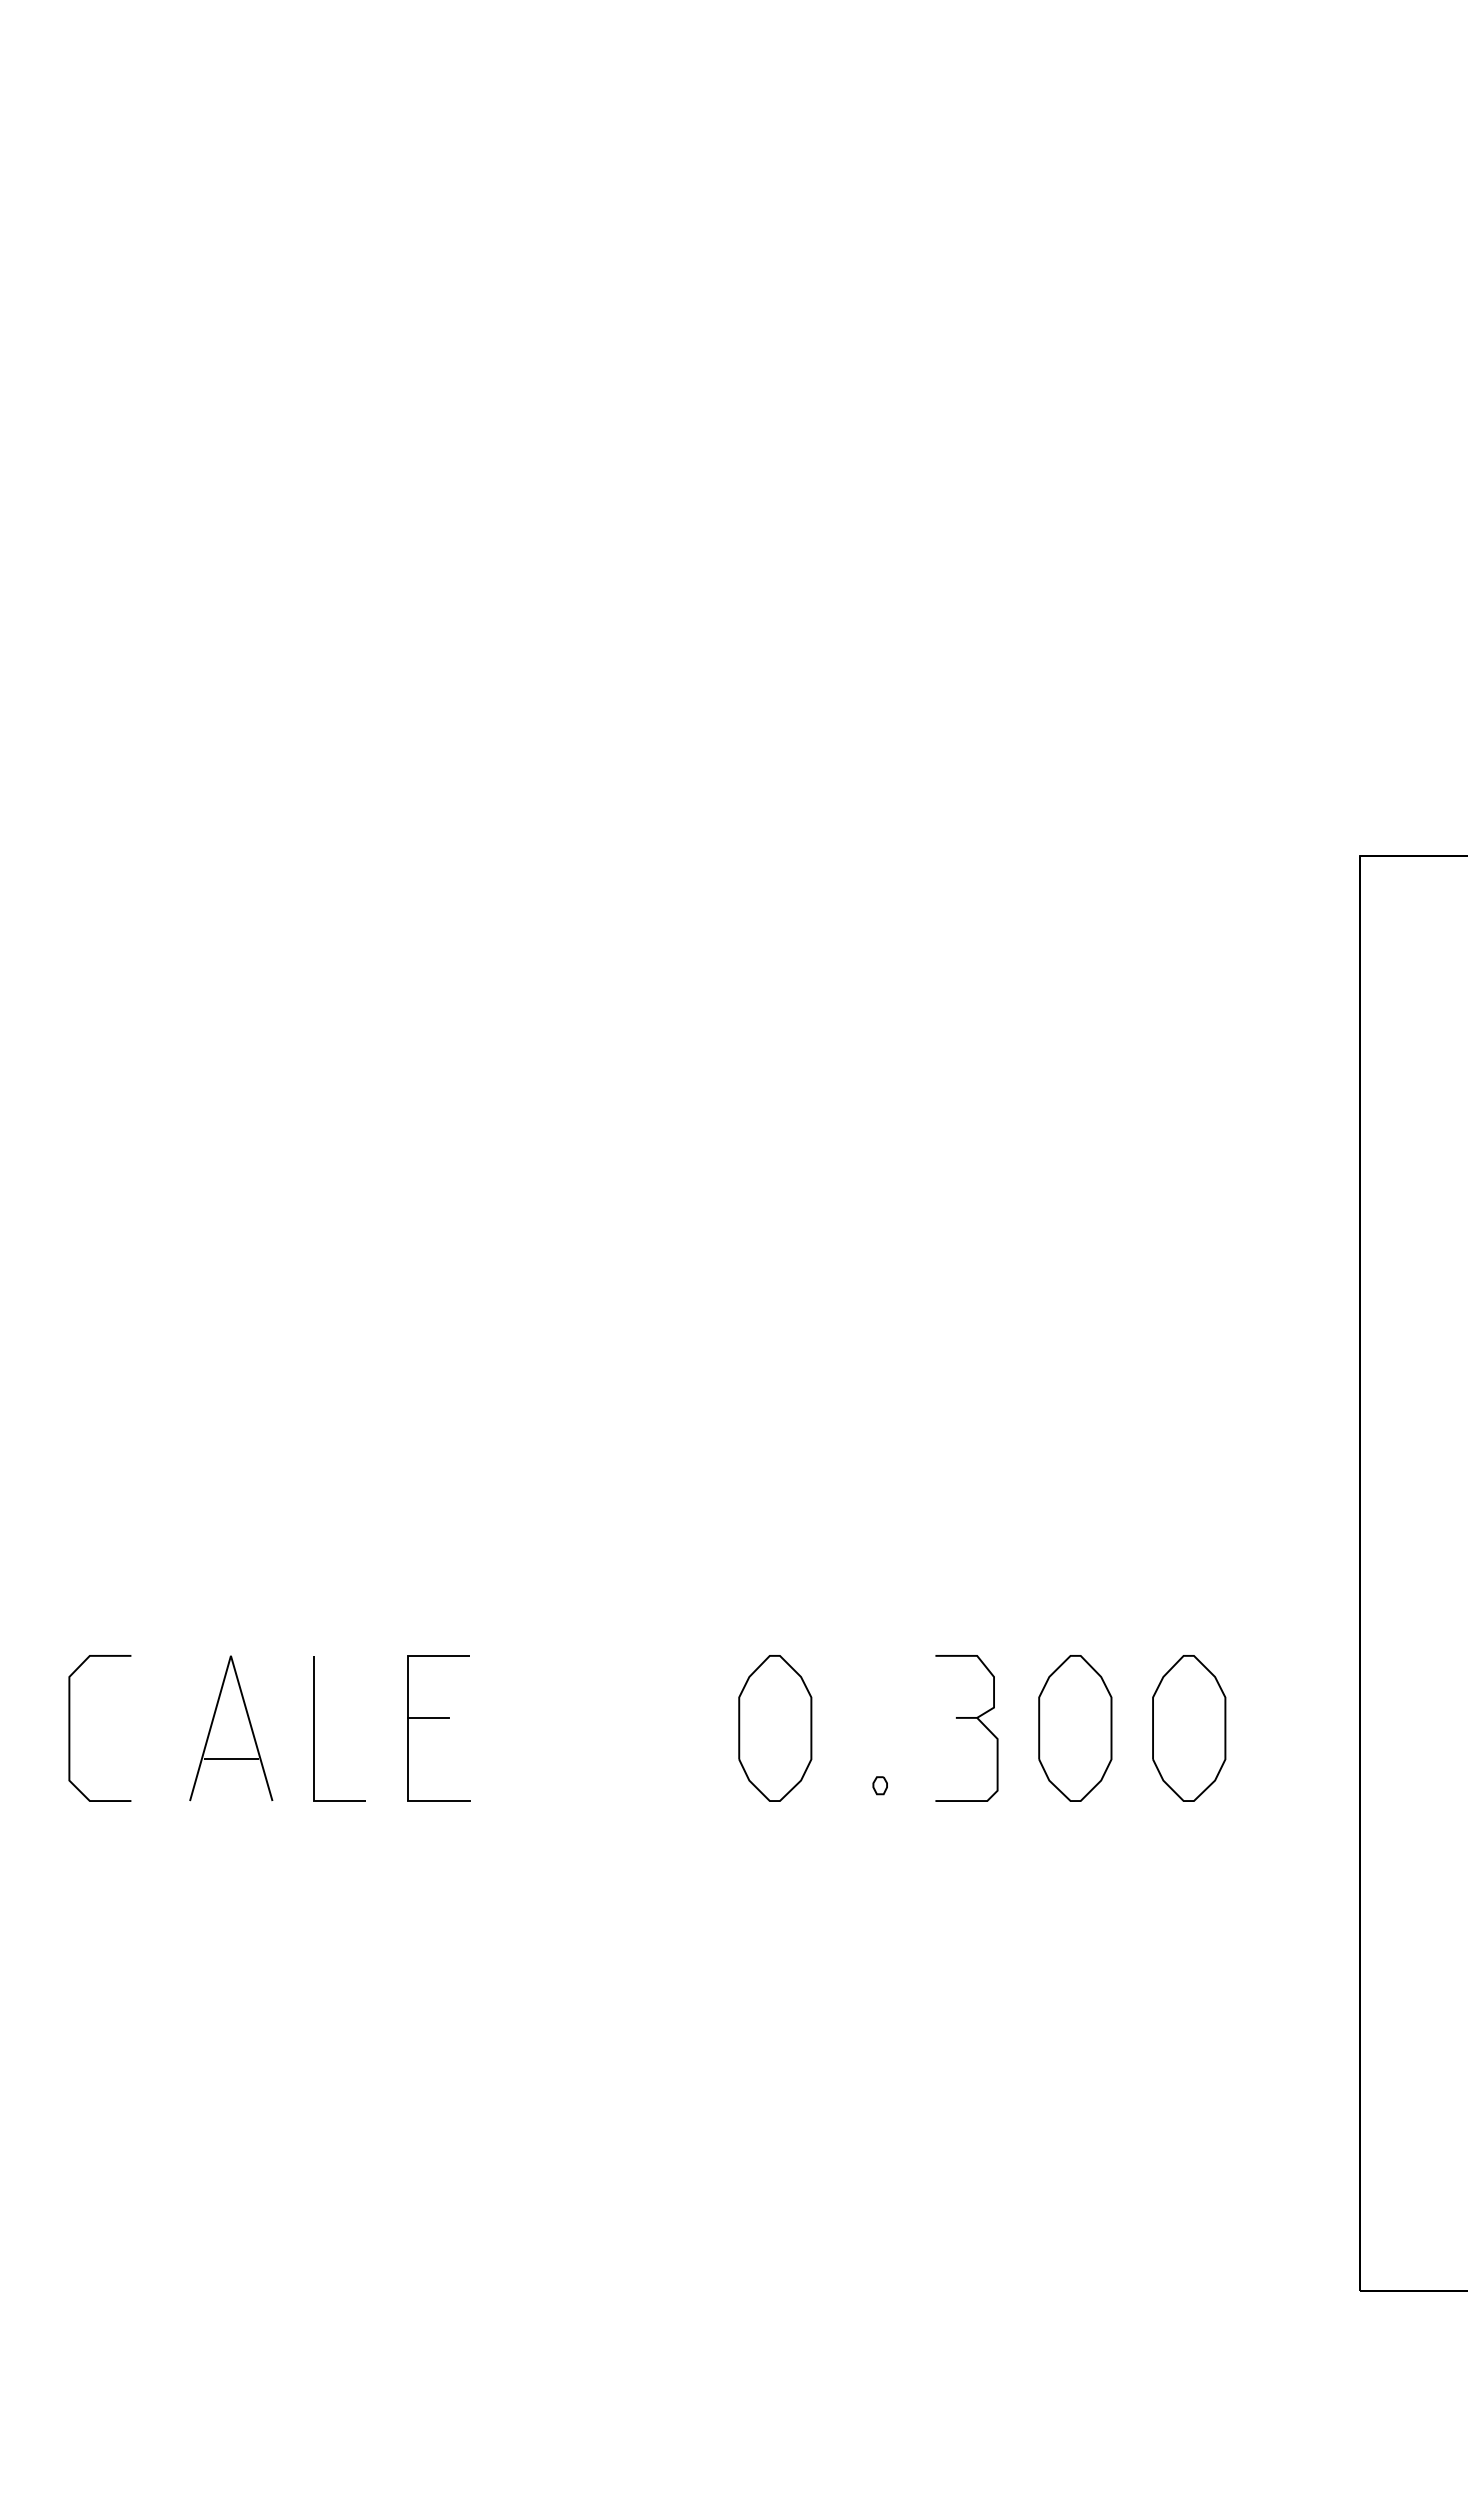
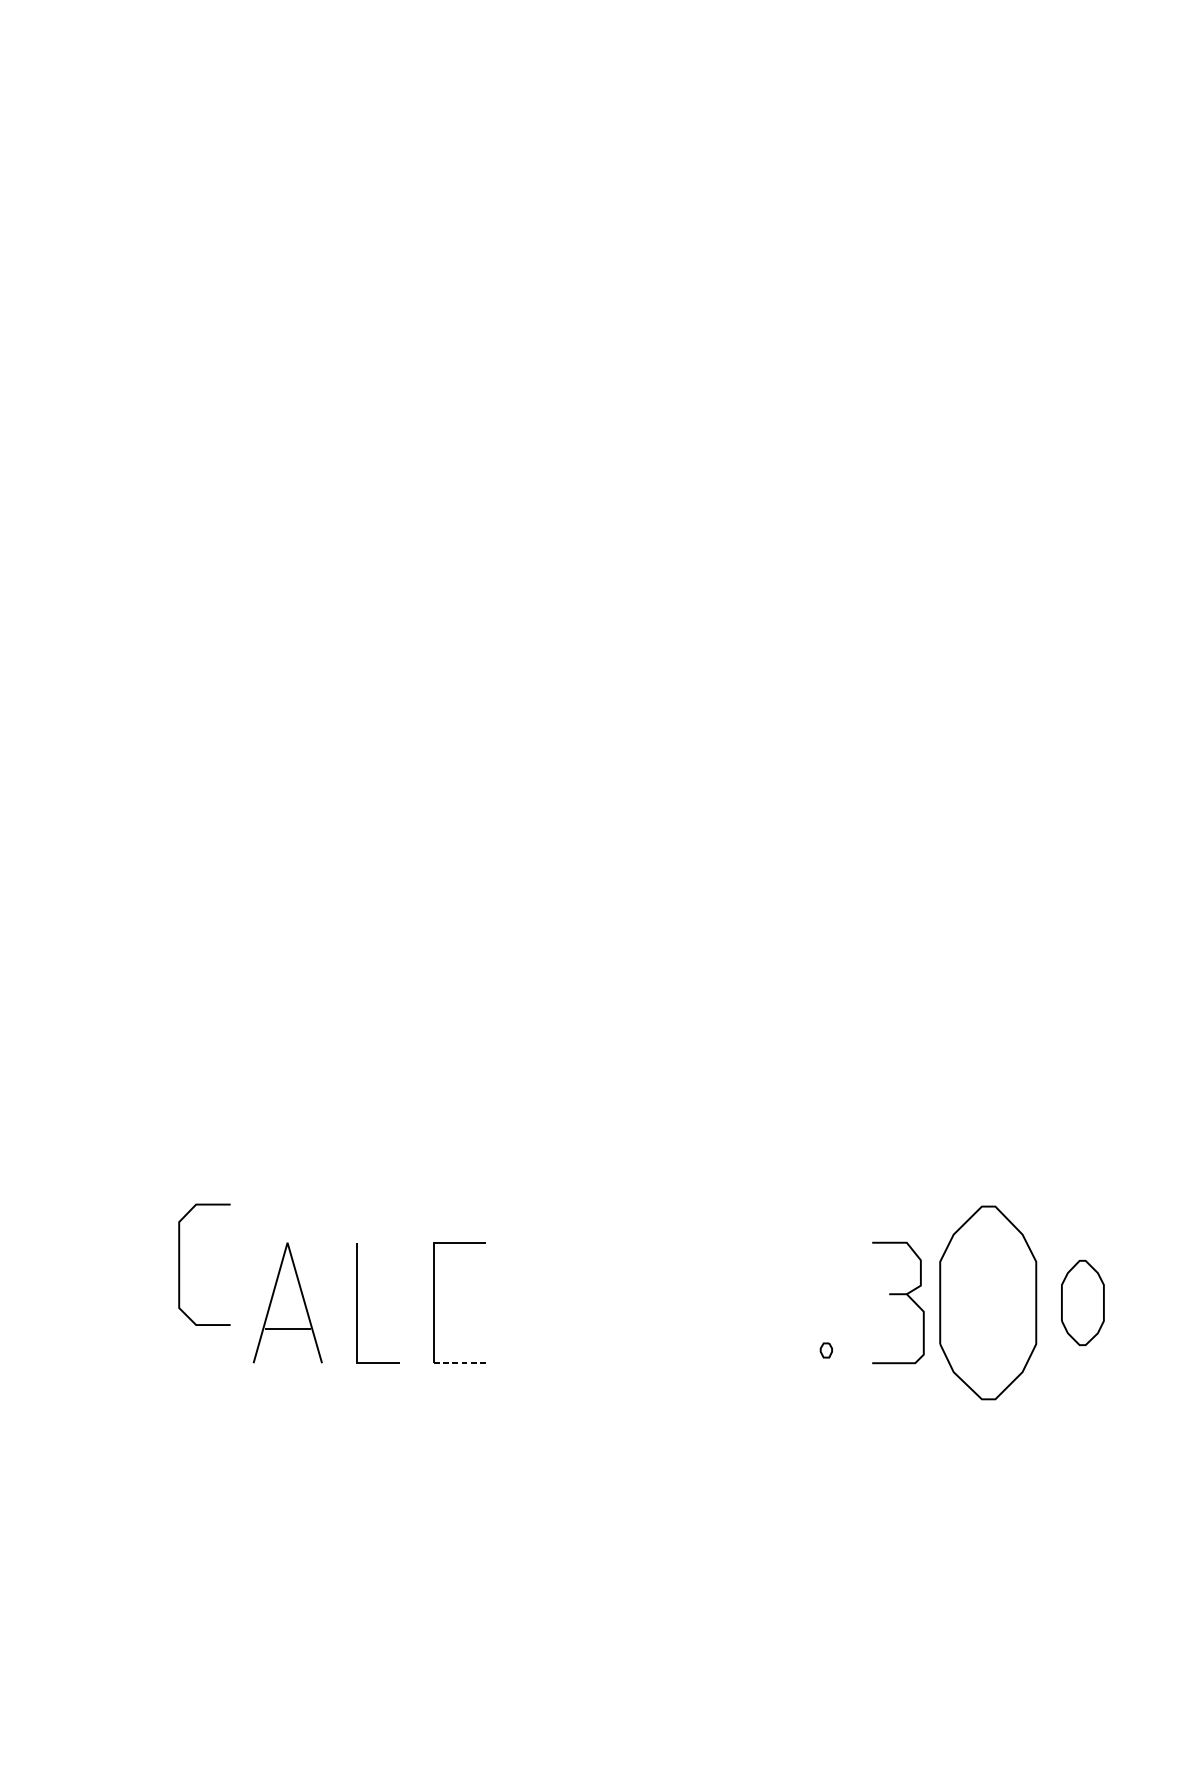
line: (427, 1717) -> (450, 1293), removed
curve: (70, 1728) -> (180, 1264), moved
part: (775, 1728) -> (739, 1303), removed
part: (1075, 1728) -> (988, 1303), size x1.6
part: (1189, 1728) -> (1083, 1303), size x0.7
line: (439, 1801) -> (460, 1363), solid -> dashed

